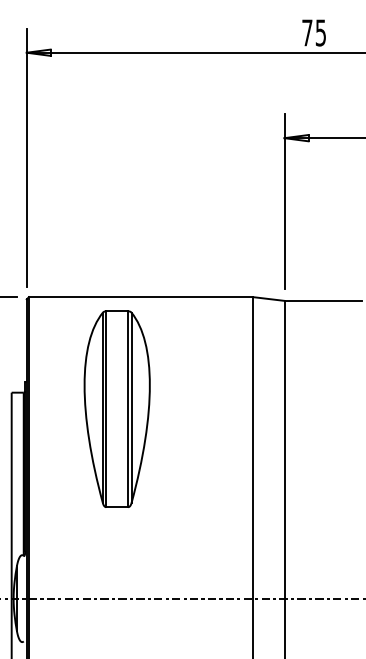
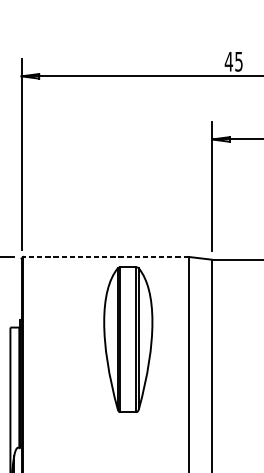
text: (306, 32) -> (228, 61), 75 -> 45
line: (140, 297) -> (105, 257), solid -> dashed
part: (116, 408) -> (127, 339), moved

